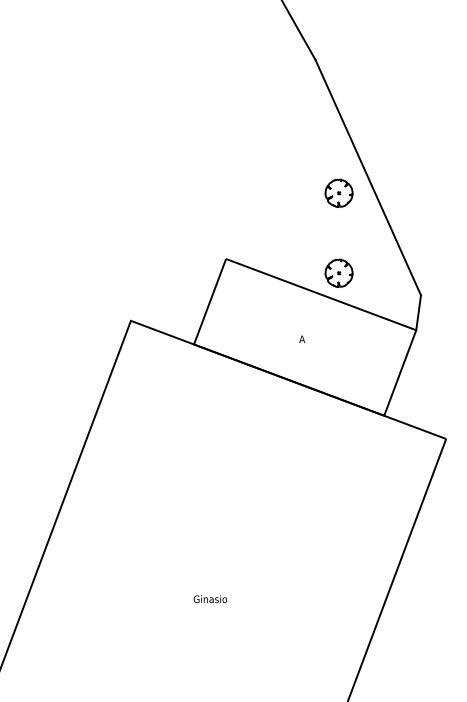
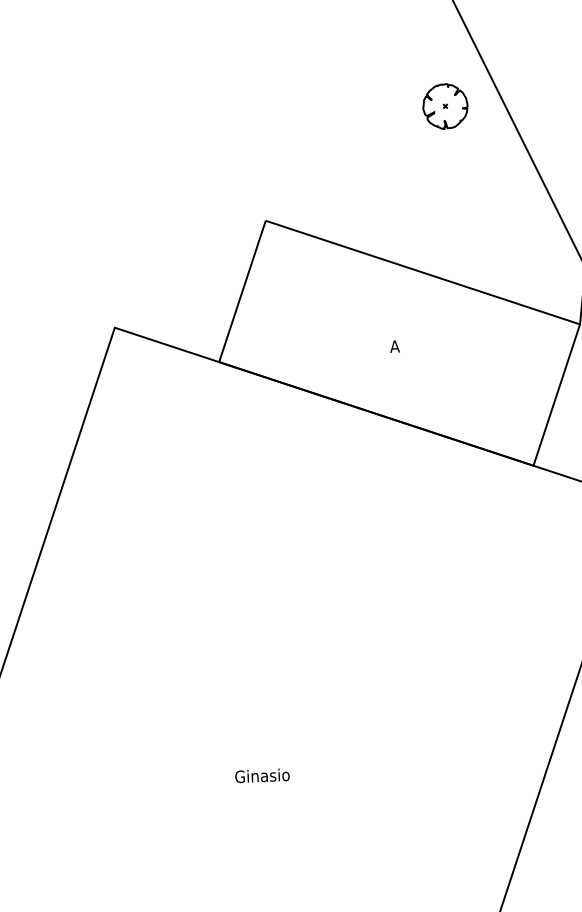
part: (338, 272) -> (449, 235), removed

